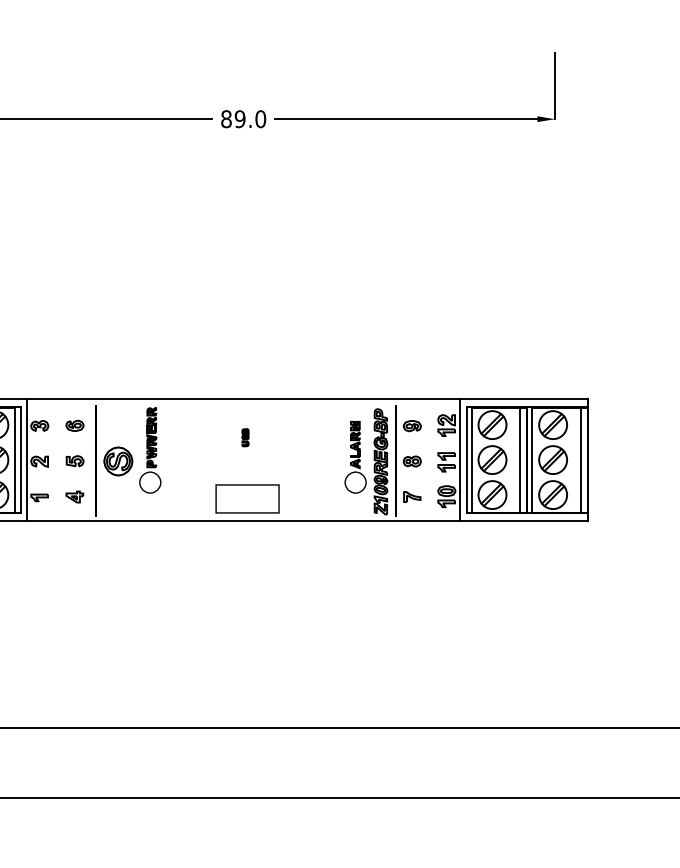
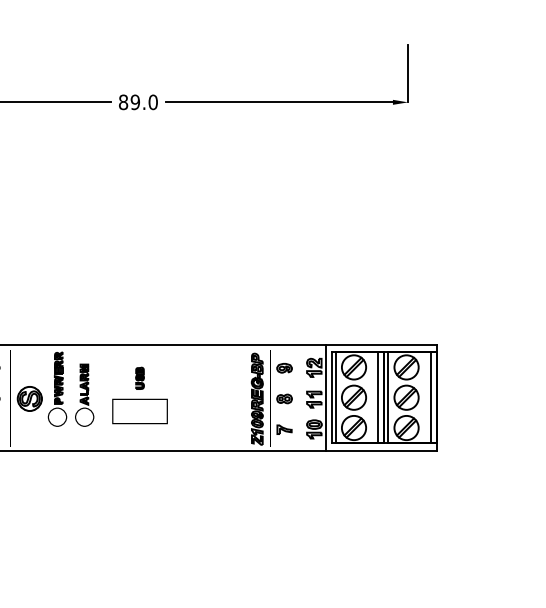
part: (245, 437) -> (140, 378), size x1.43
part: (355, 457) -> (84, 395), moved
part: (247, 498) -> (140, 411), moved

